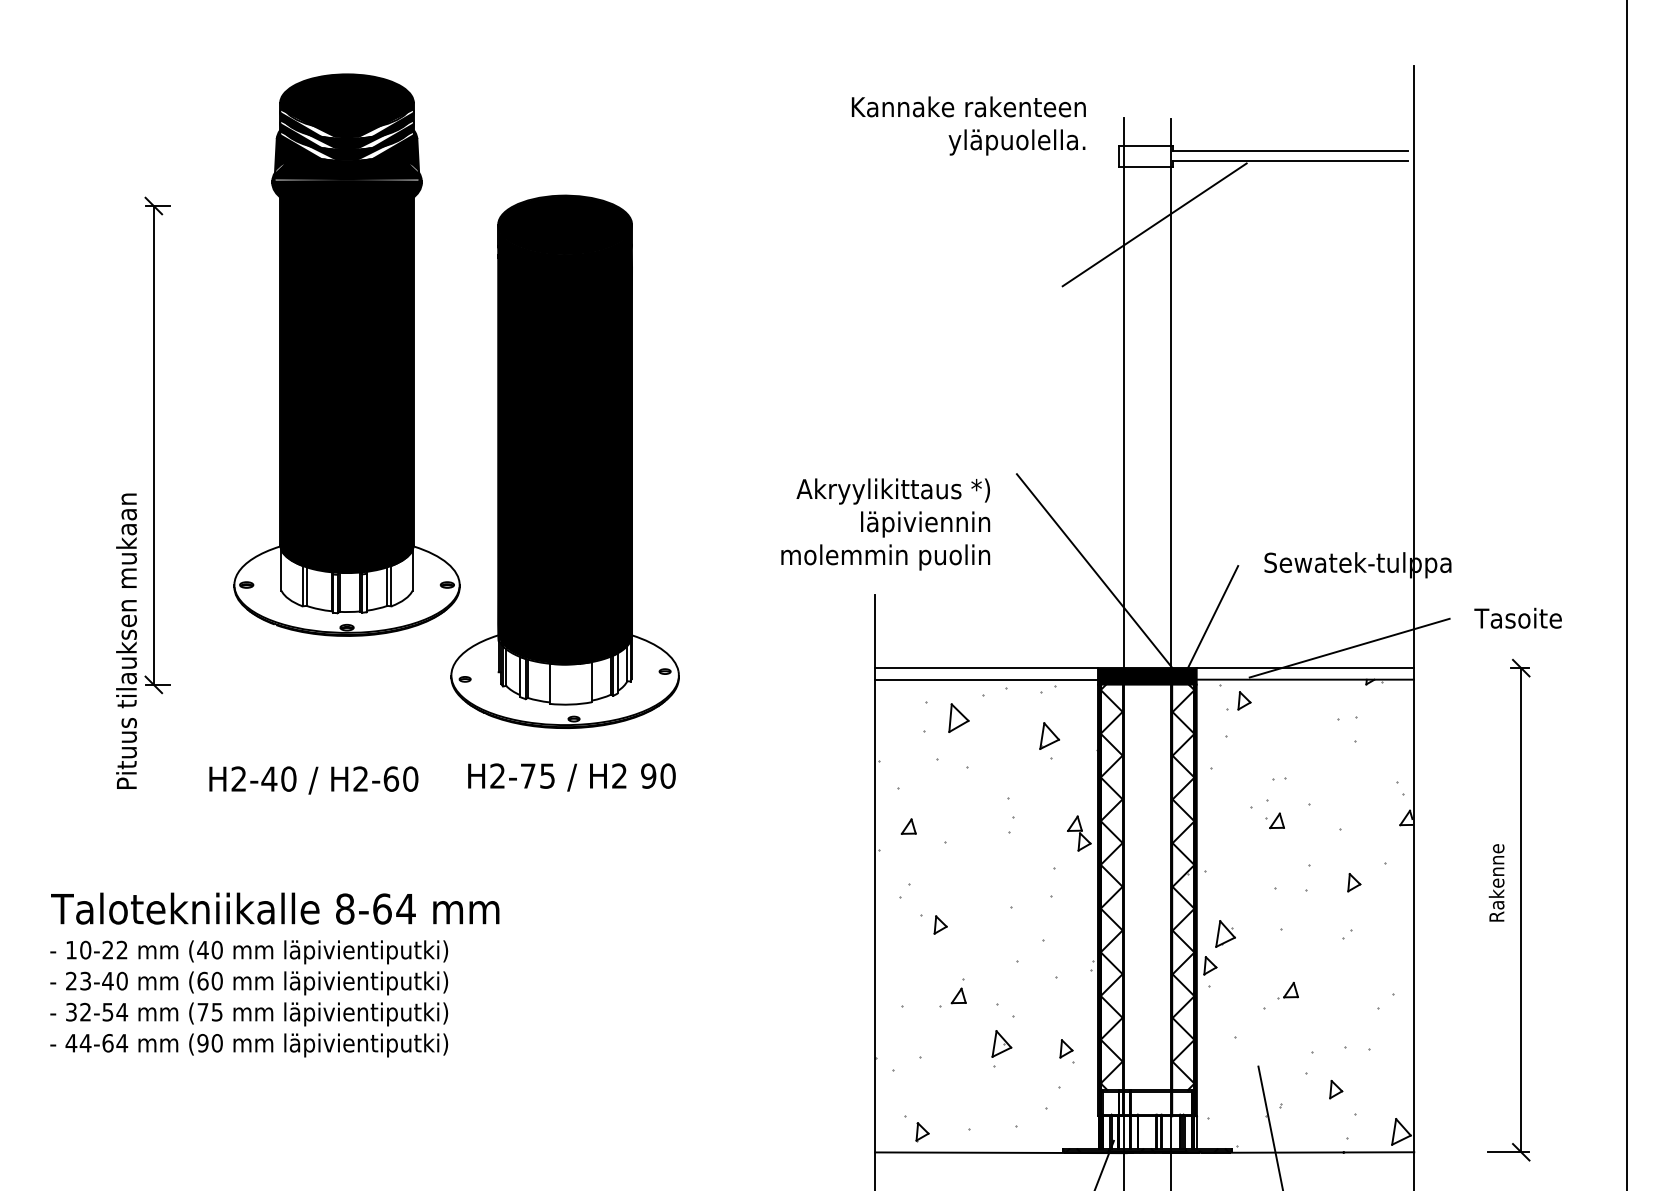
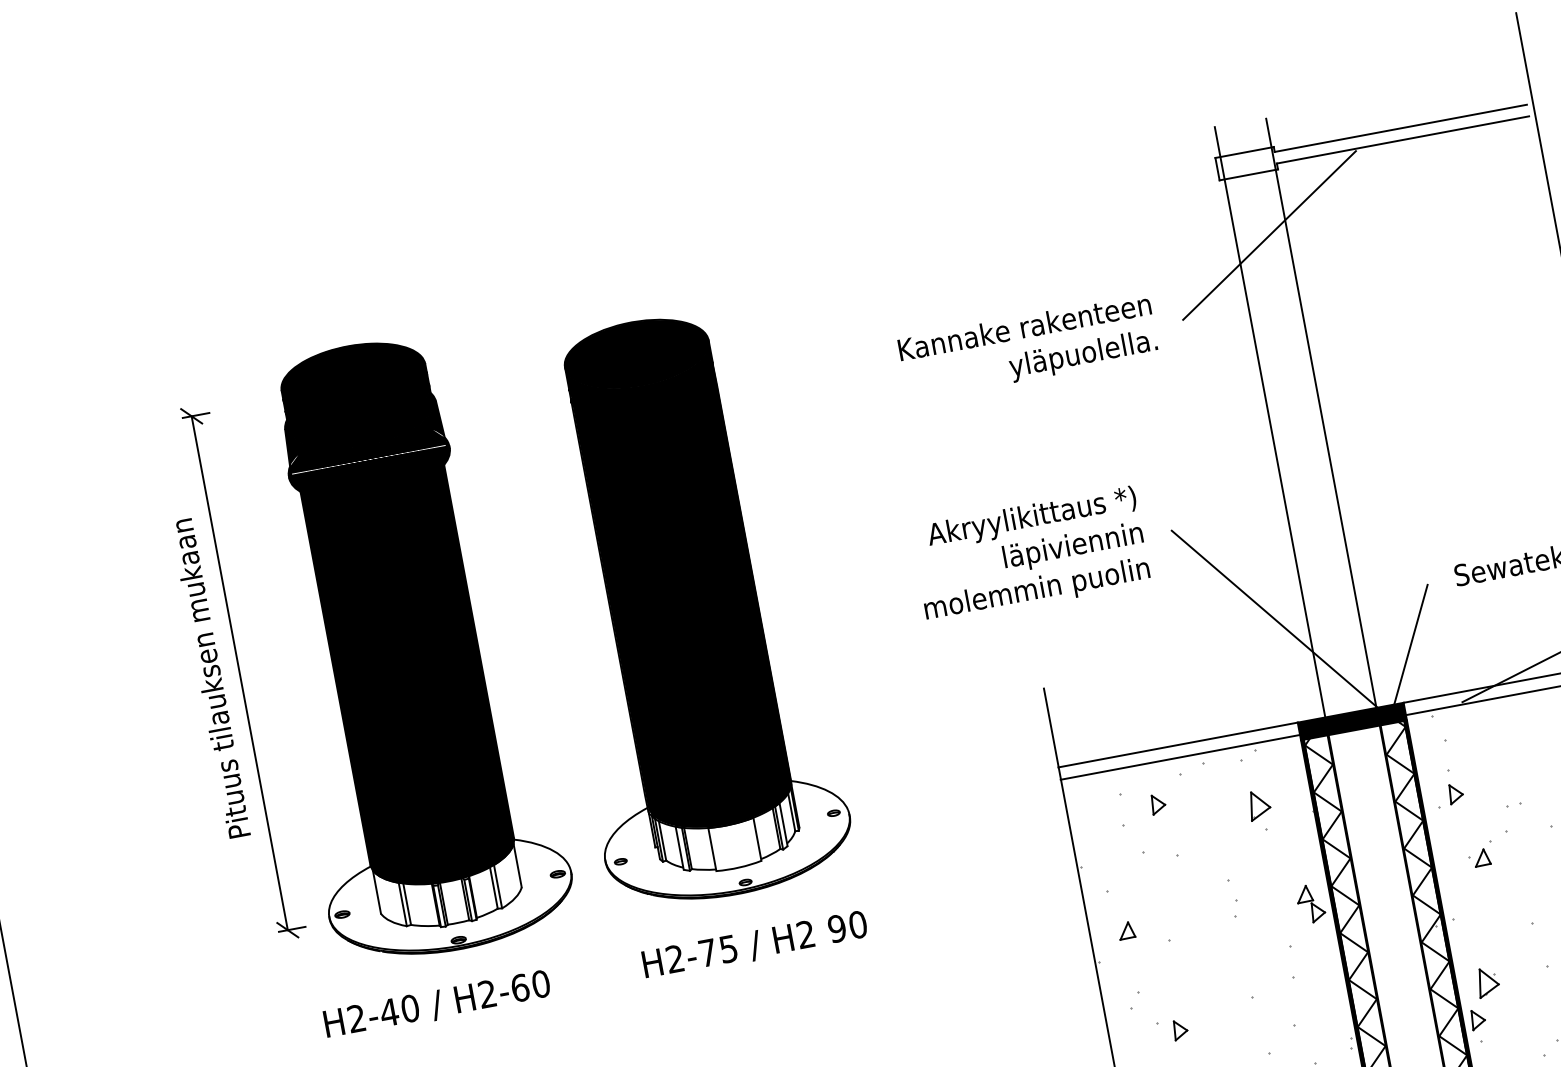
text: (968, 125) -> (1028, 346), moved
part: (346, 354) -> (403, 647), moved
text: (885, 524) -> (1030, 555), moved
text: (126, 640) -> (210, 677), moved
part: (1244, 700) -> (1455, 793), moved
part: (958, 717) -> (1157, 803), size x0.62
text: (313, 780) -> (437, 1005), moved
part: (1274, 820) -> (1479, 857), moved

